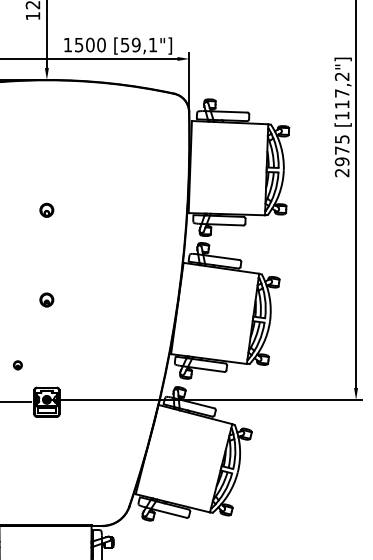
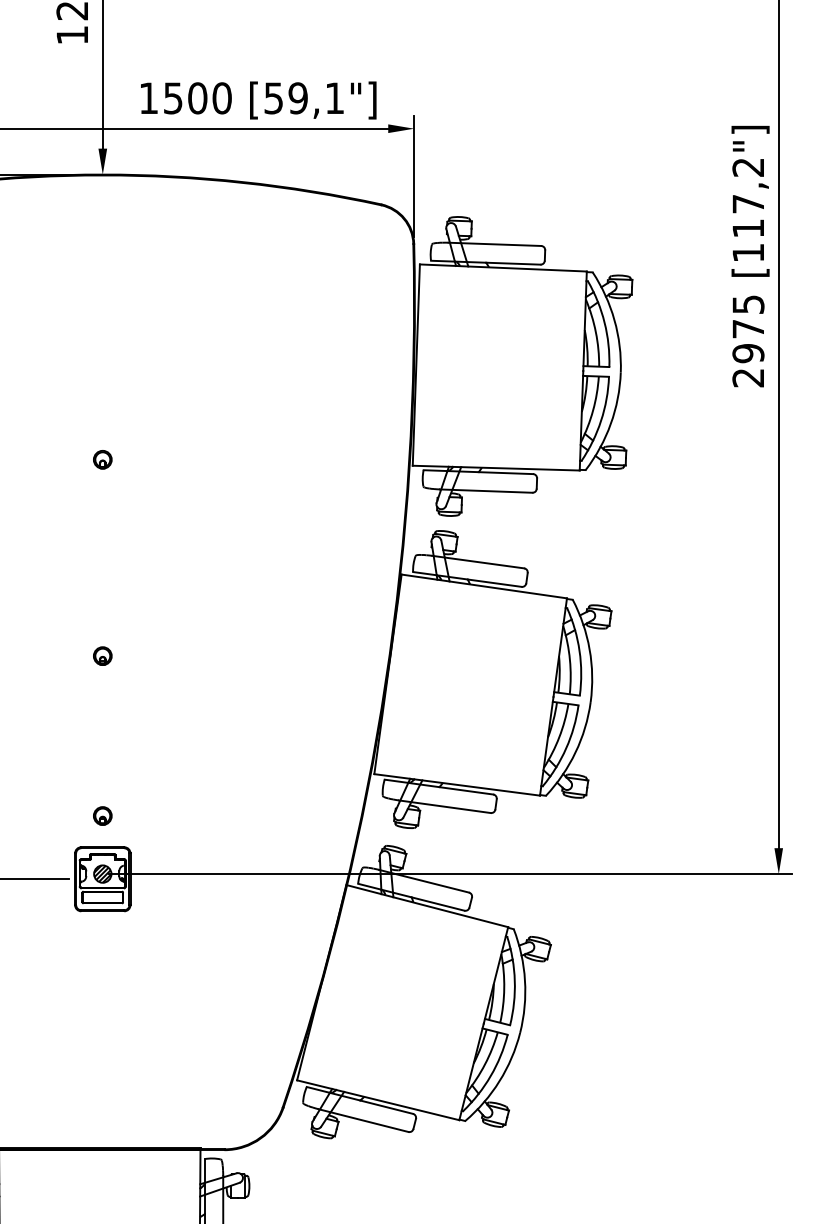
part: (46, 210) -> (101, 460), size x0.62
part: (46, 300) -> (101, 656), size x0.62
part: (17, 365) -> (101, 816), moved

